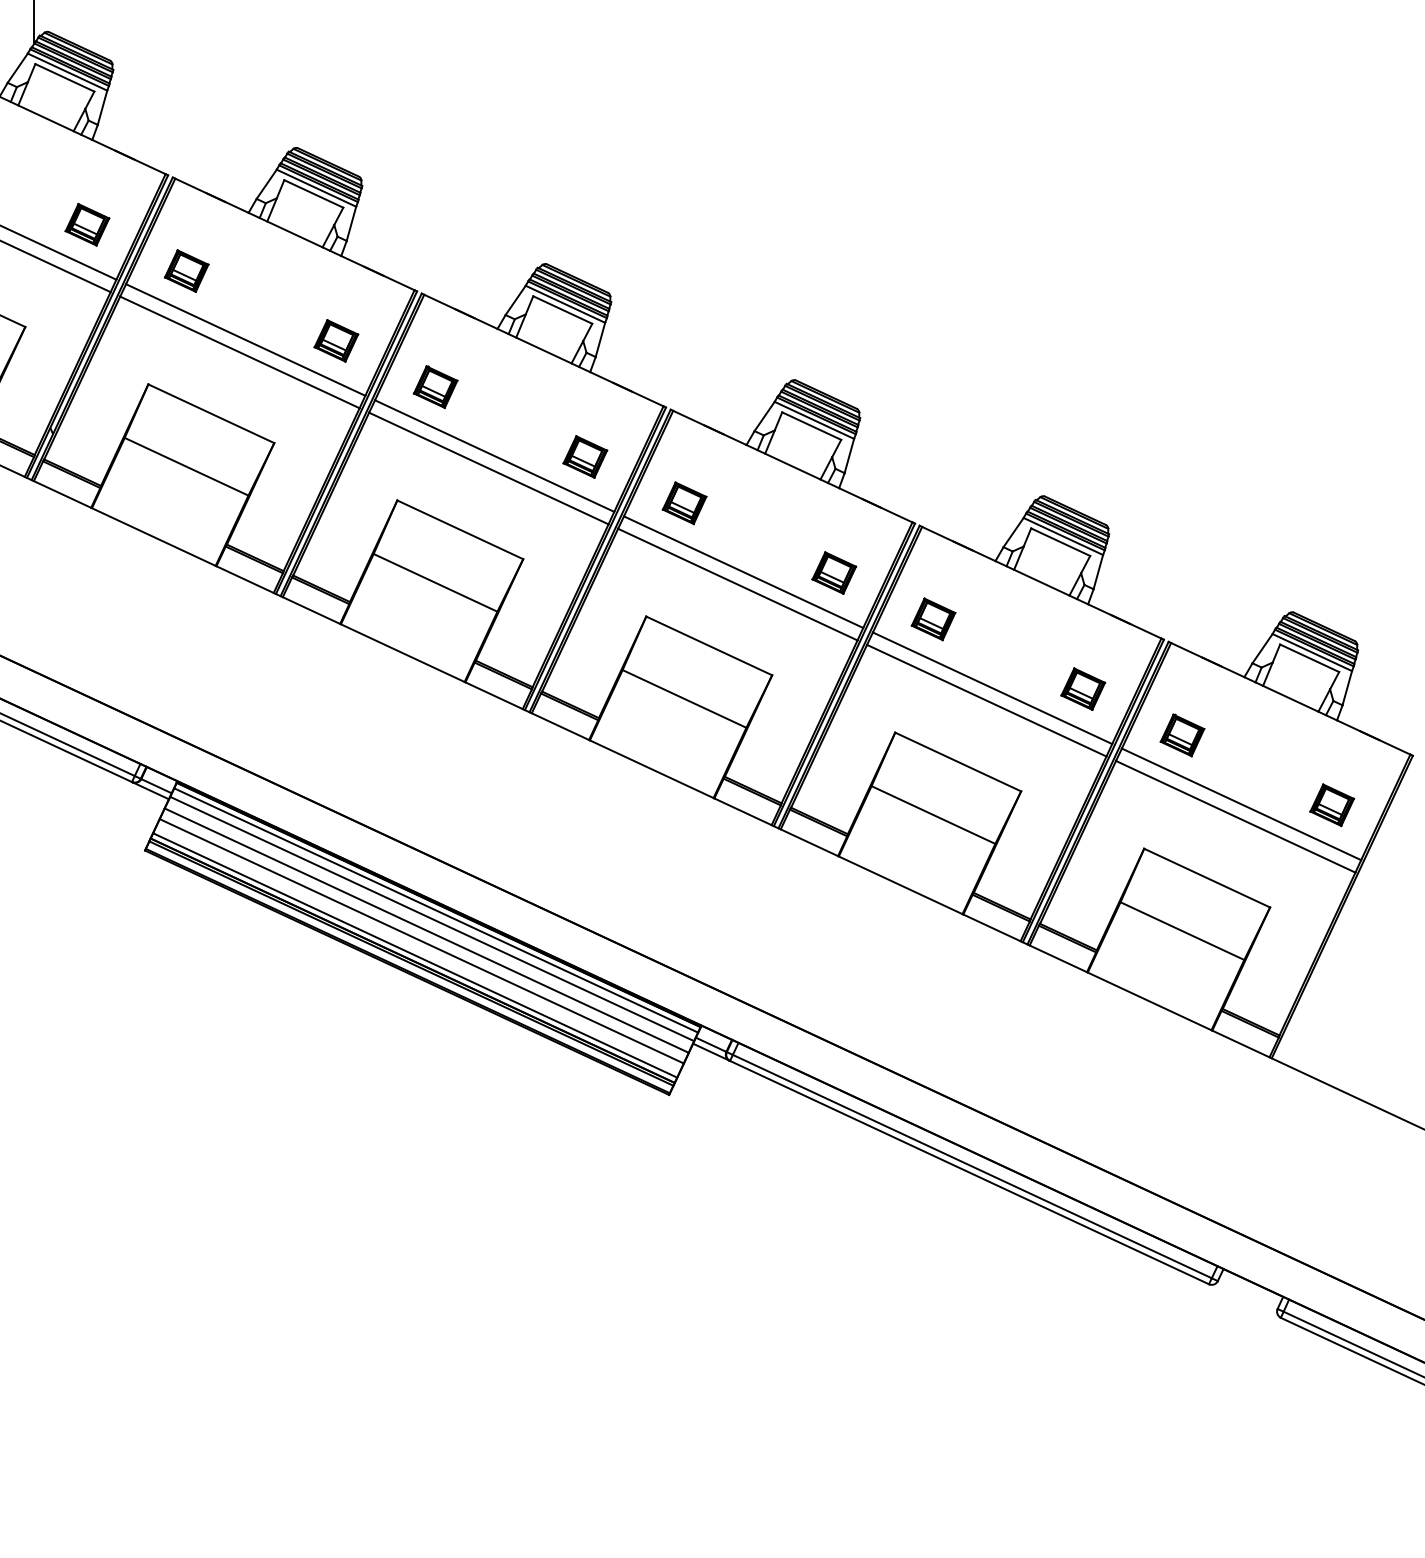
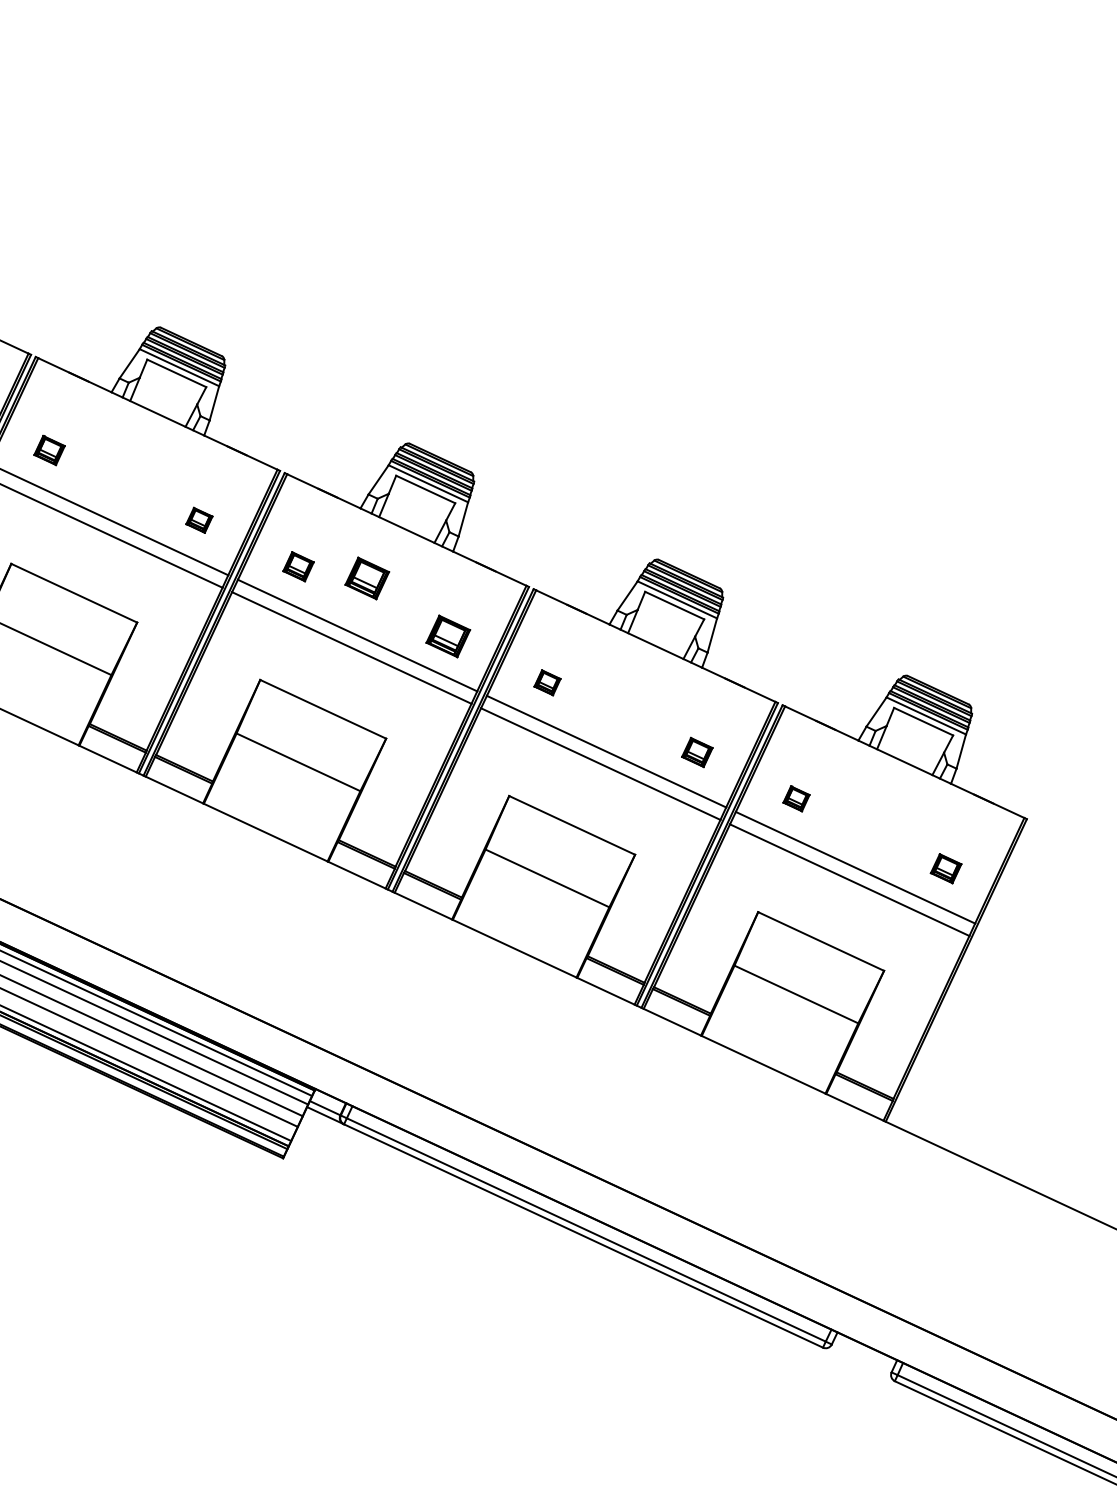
part: (435, 386) -> (49, 449), size x0.7
part: (585, 456) -> (199, 519), size x0.6
part: (684, 503) -> (298, 566), size x0.7
part: (753, 514) -> (367, 577), added
part: (933, 619) -> (547, 682), size x0.6
part: (1083, 688) -> (697, 751), size x0.7
part: (1182, 735) -> (796, 798), size x0.6
part: (1331, 805) -> (945, 868), size x0.7

